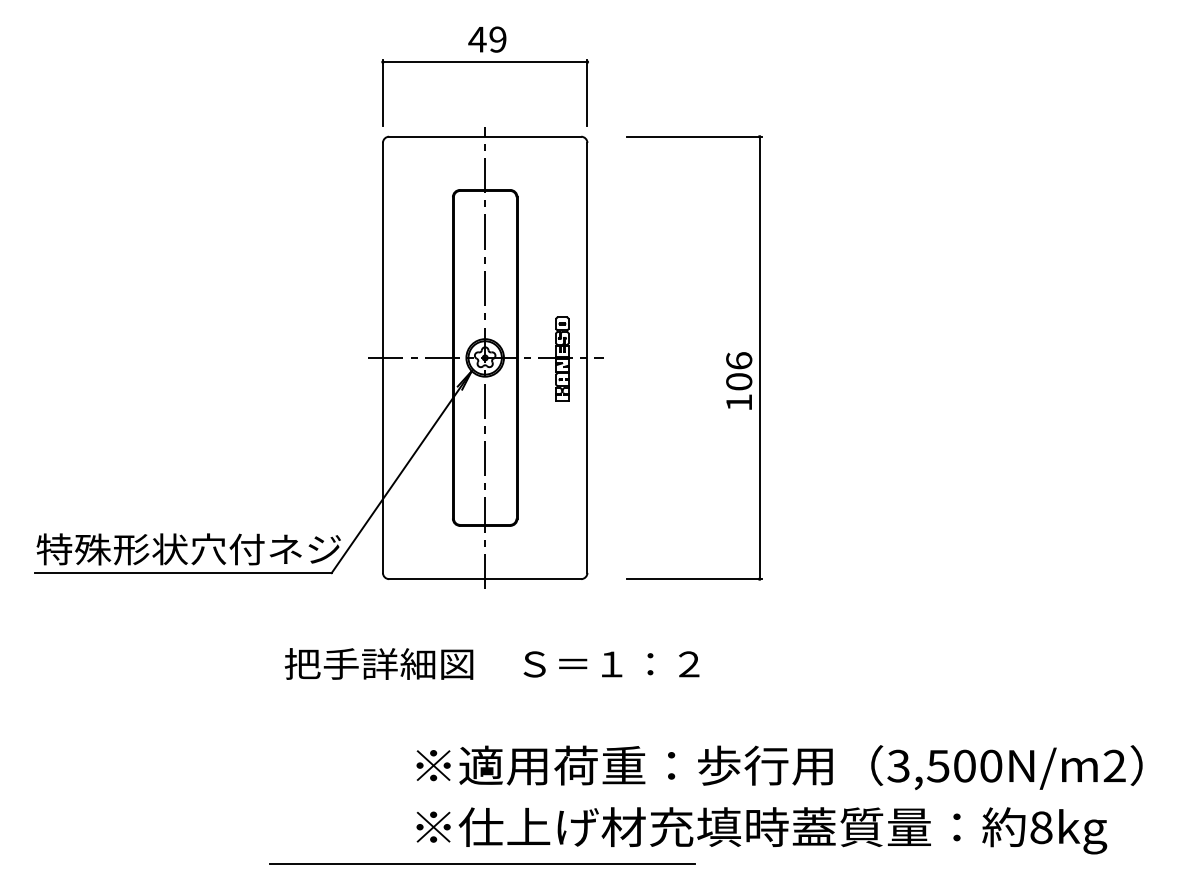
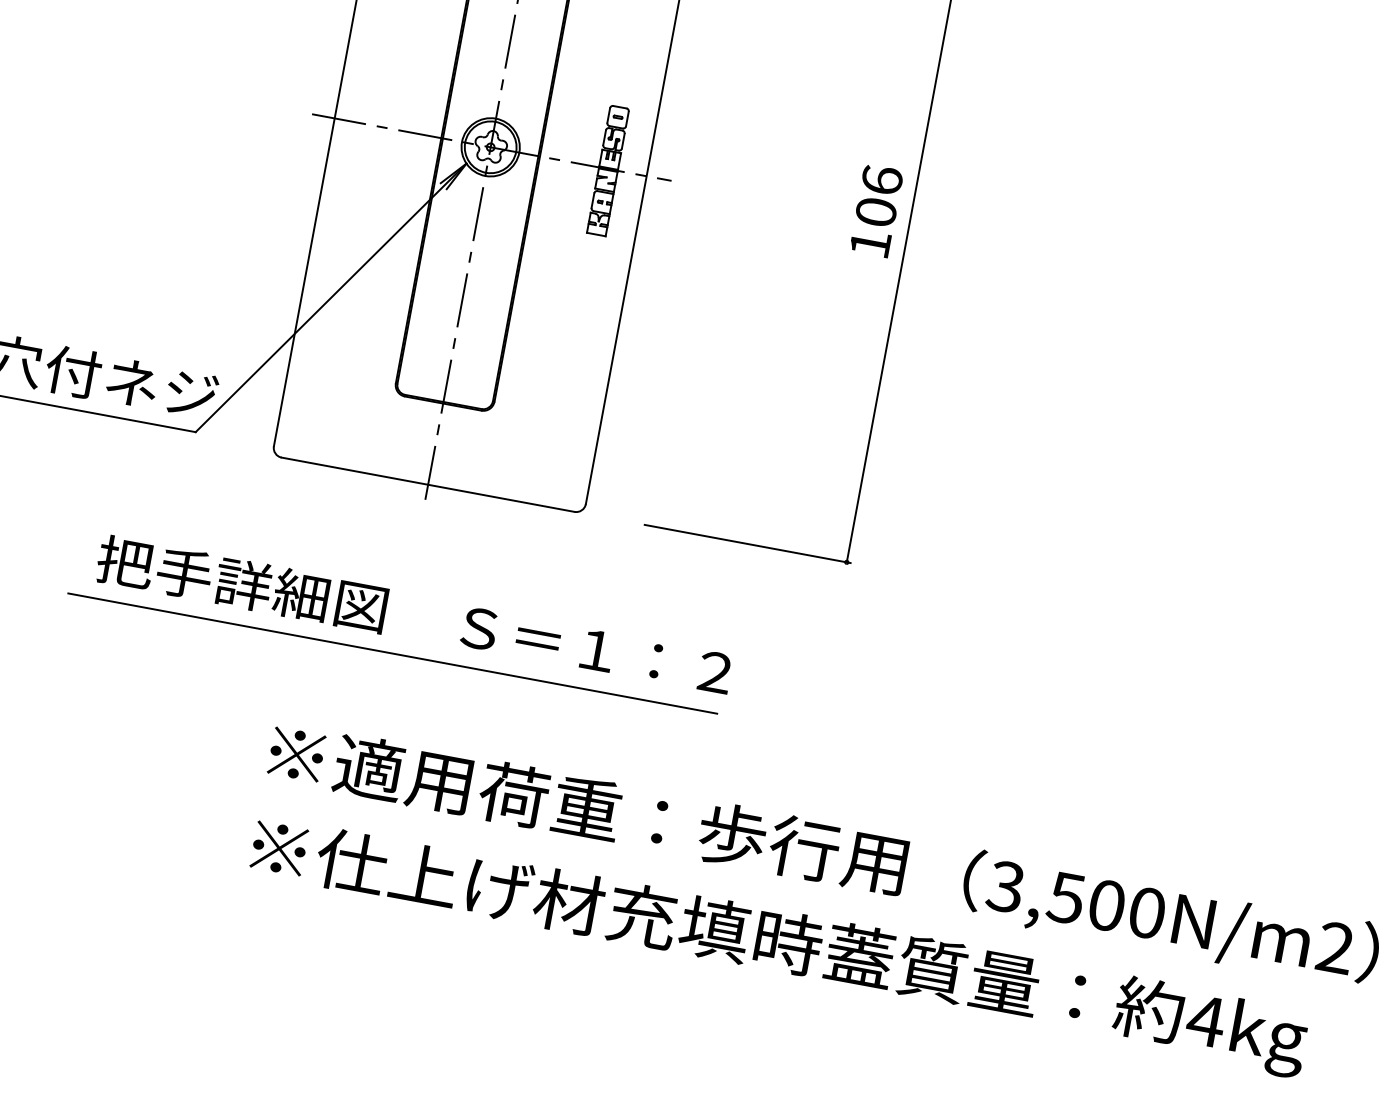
text: (739, 380) -> (877, 210), moved
text: (1041, 827) -> (1206, 1020), 8kg -> 4kg
line: (482, 863) -> (392, 652), moved

